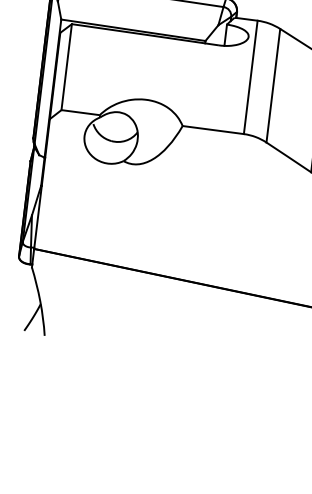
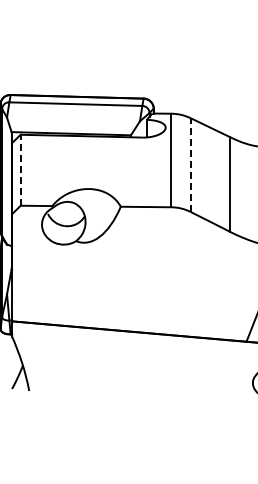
line: (66, 66) -> (20, 169), solid -> dashed
line: (273, 86) -> (190, 165), solid -> dashed

